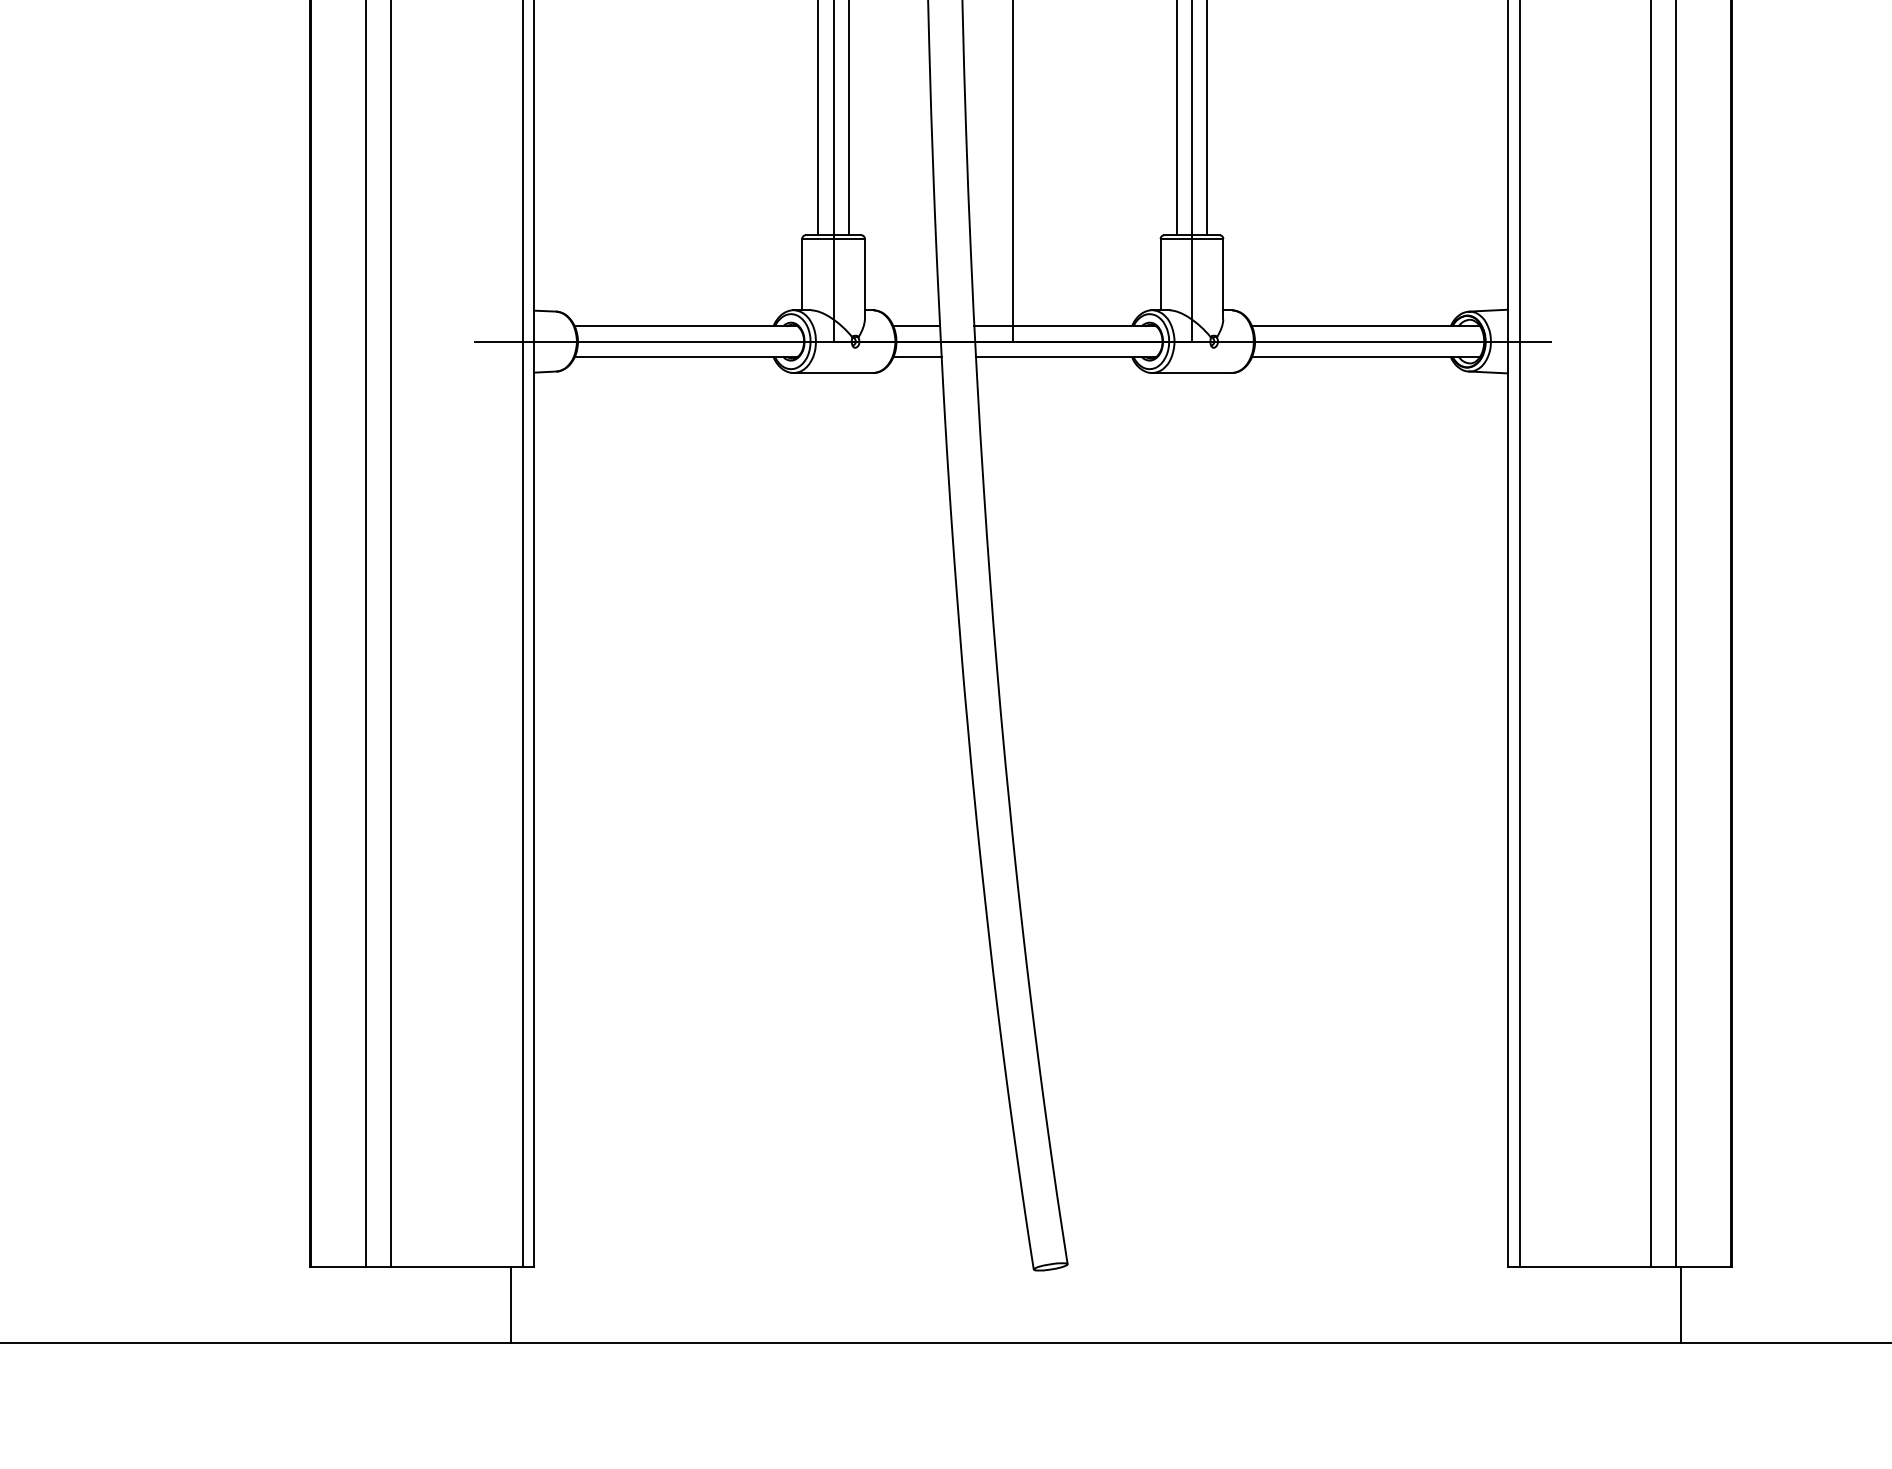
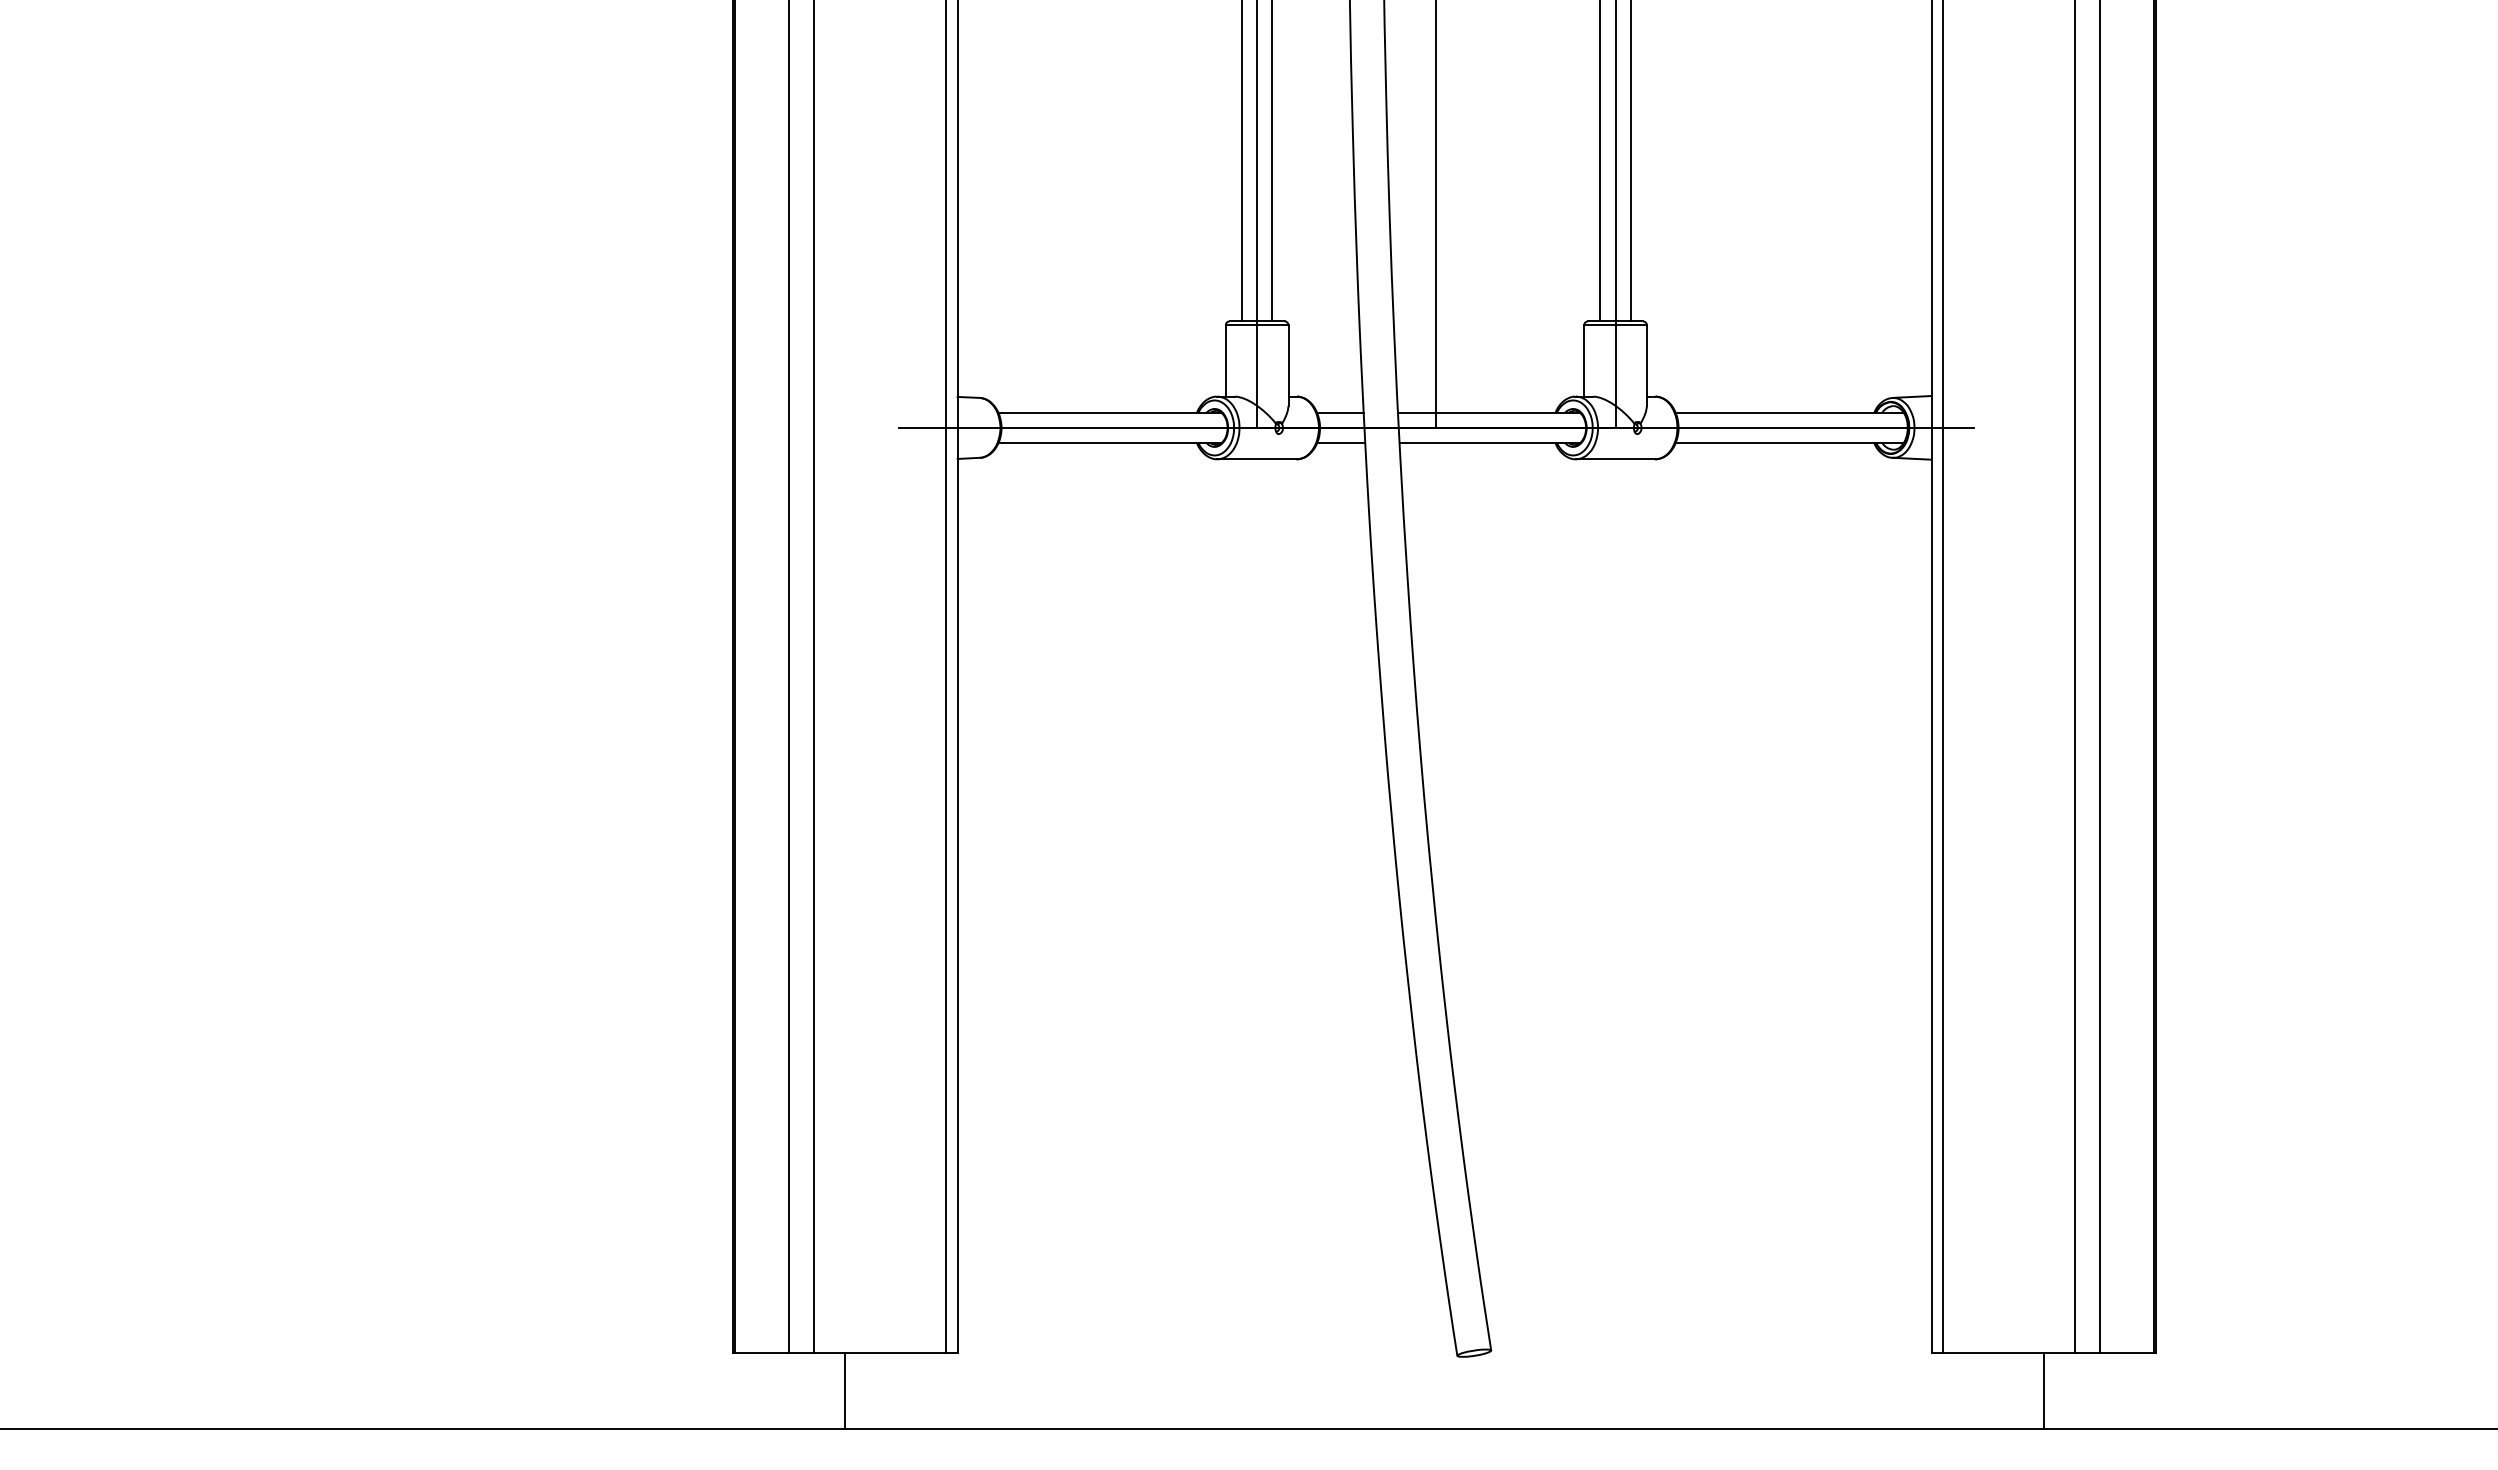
line: (510, 1305) -> (845, 1391), moved
line: (1680, 1305) -> (2043, 1391), moved

